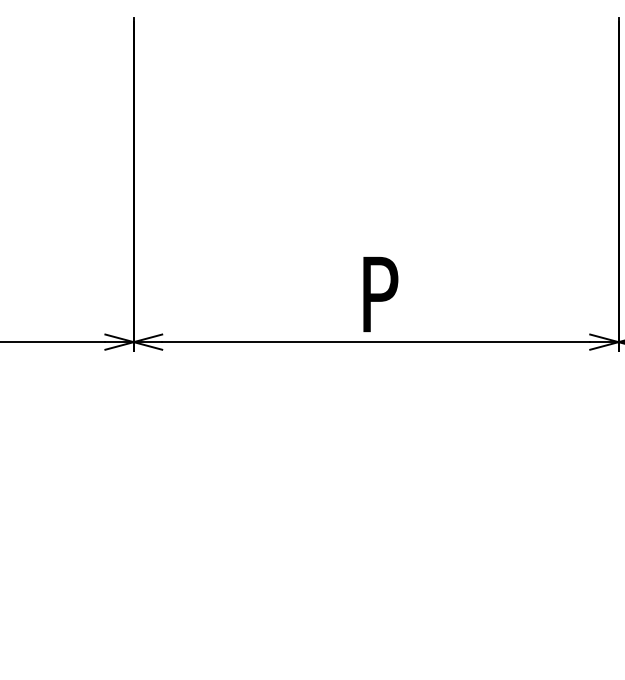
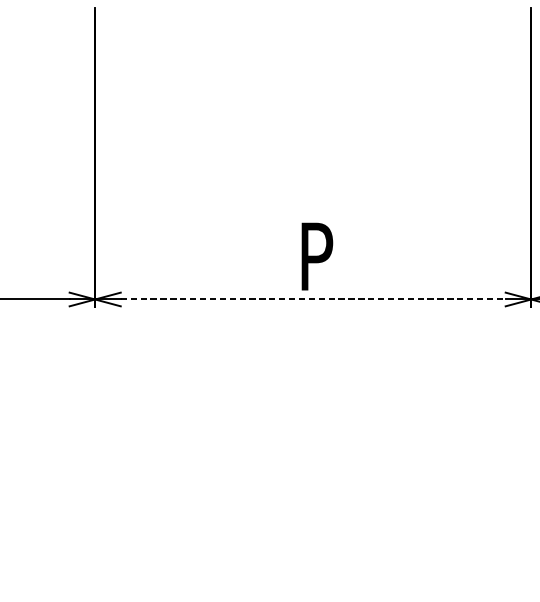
line: (376, 342) -> (313, 299), solid -> dashed

